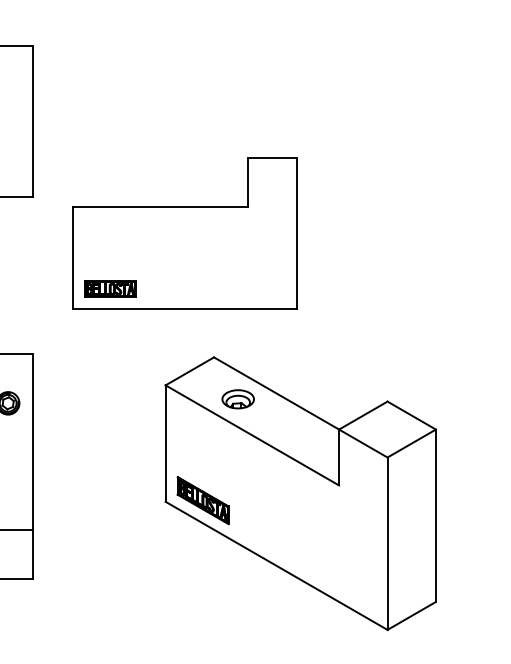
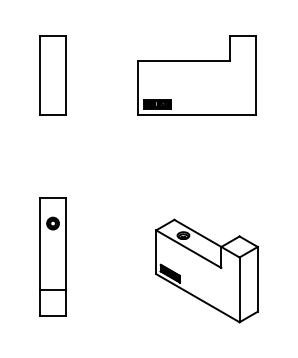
part: (183, 233) -> (196, 75), moved
part: (299, 492) -> (206, 270), size x0.71

